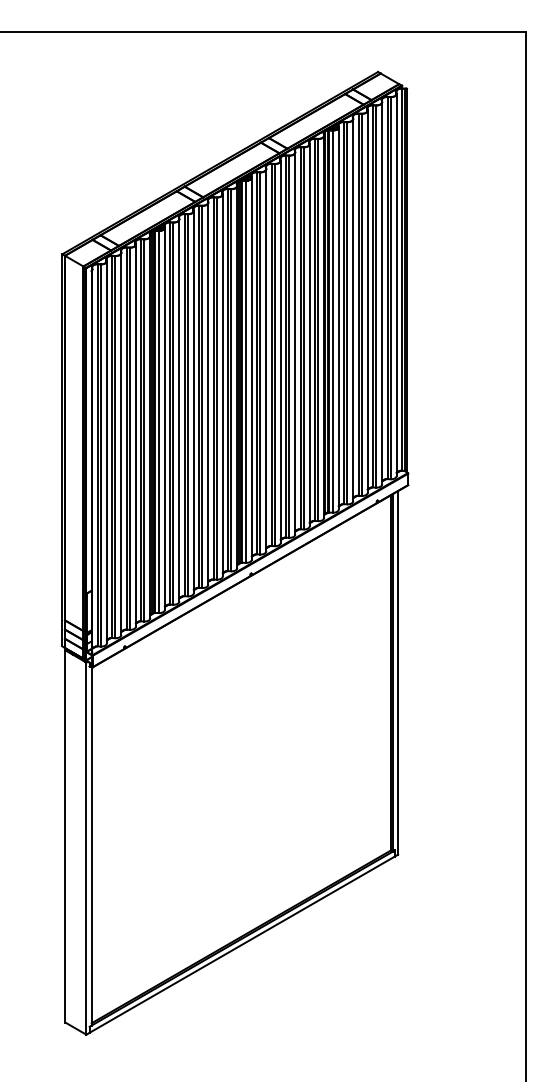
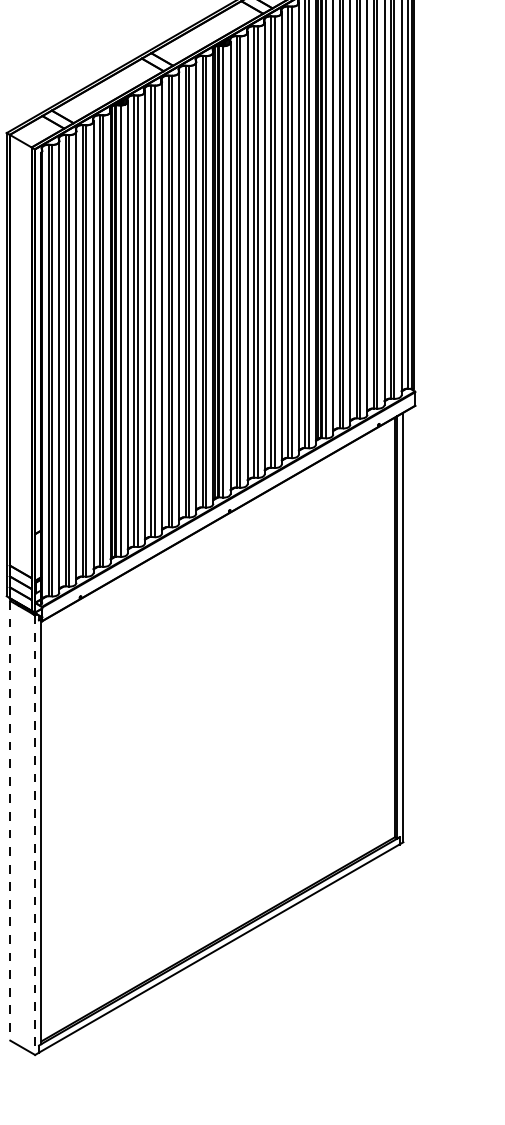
line: (65, 836) -> (10, 820), solid -> dashed
line: (86, 849) -> (35, 836), solid -> dashed

